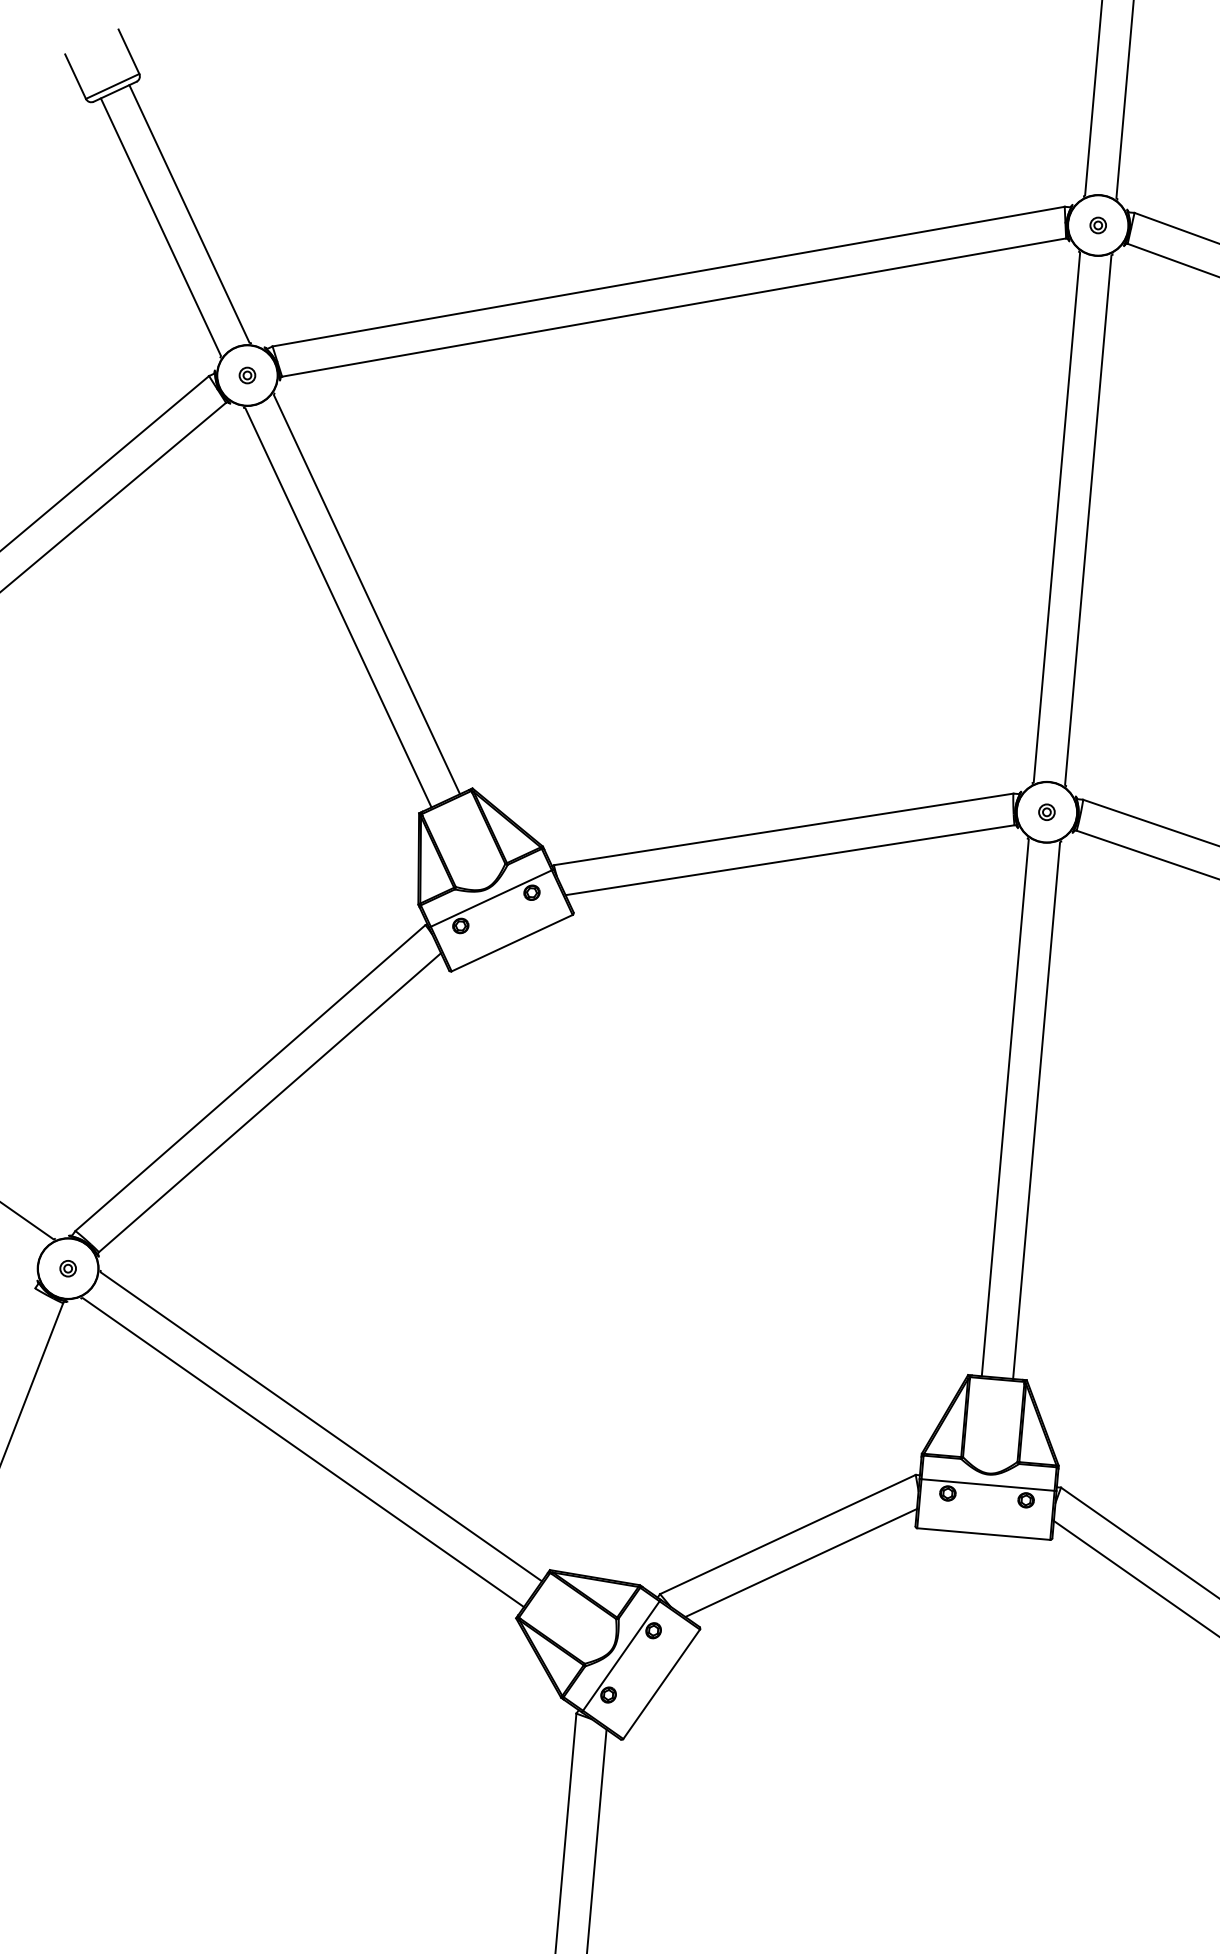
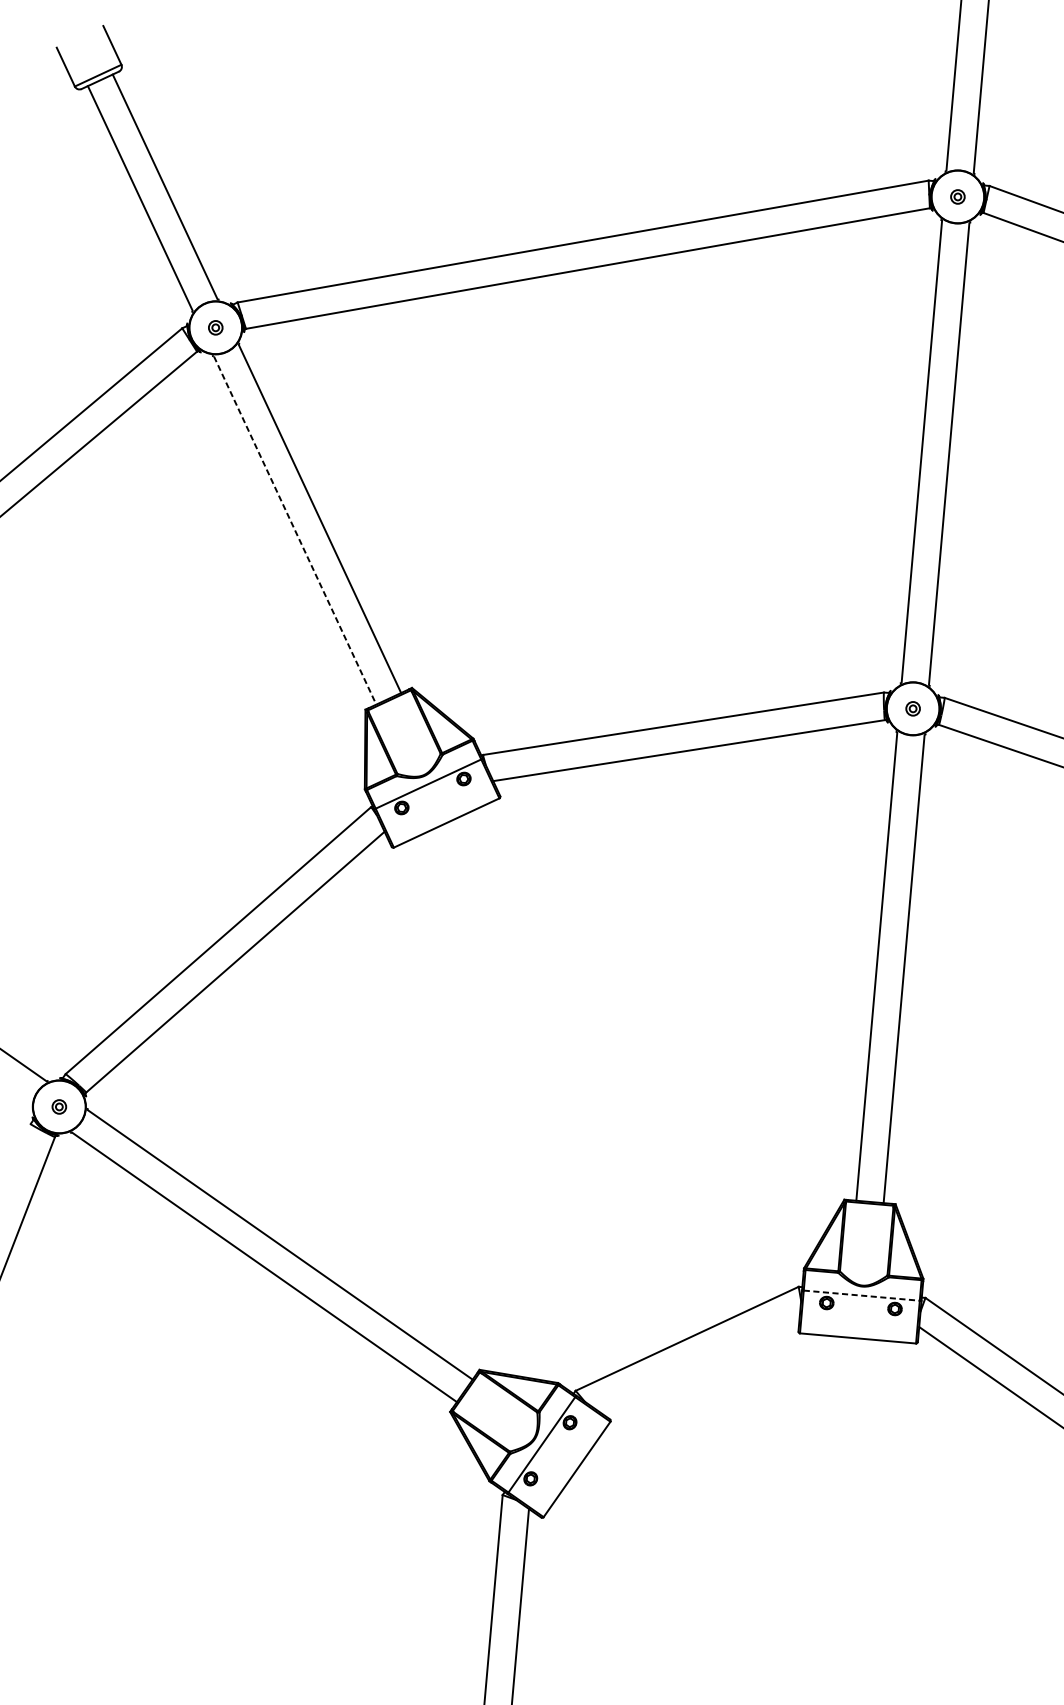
line: (338, 608) -> (295, 531), solid -> dashed
line: (988, 1485) -> (862, 1296), solid -> dashed
line: (800, 1563) -> (698, 1364), removed

